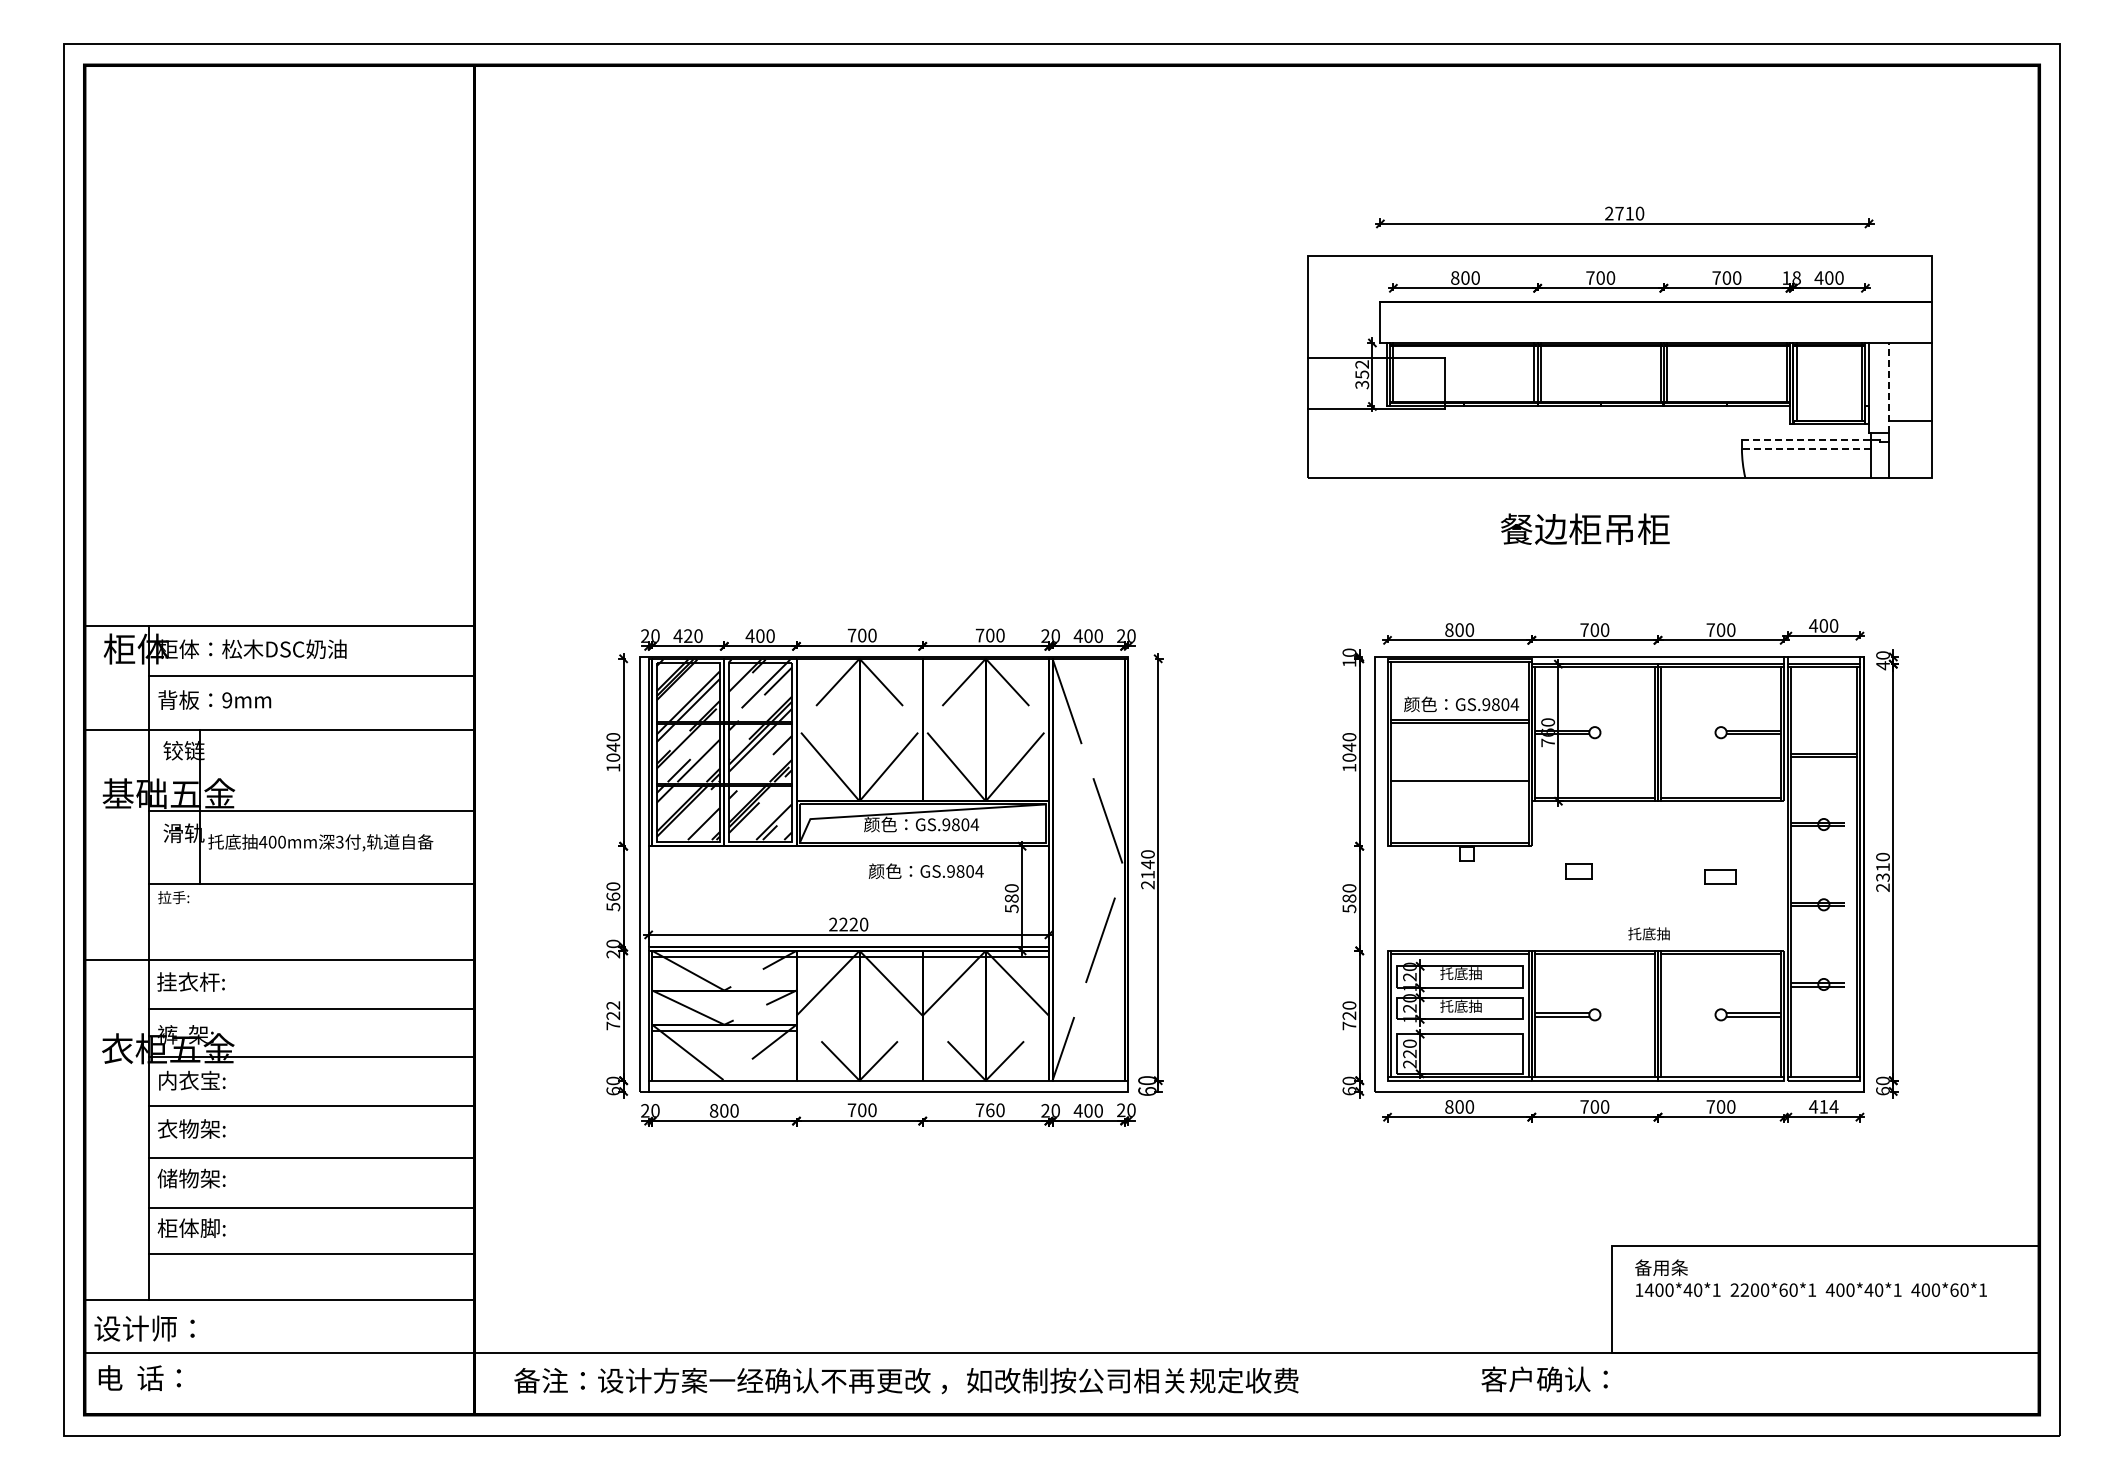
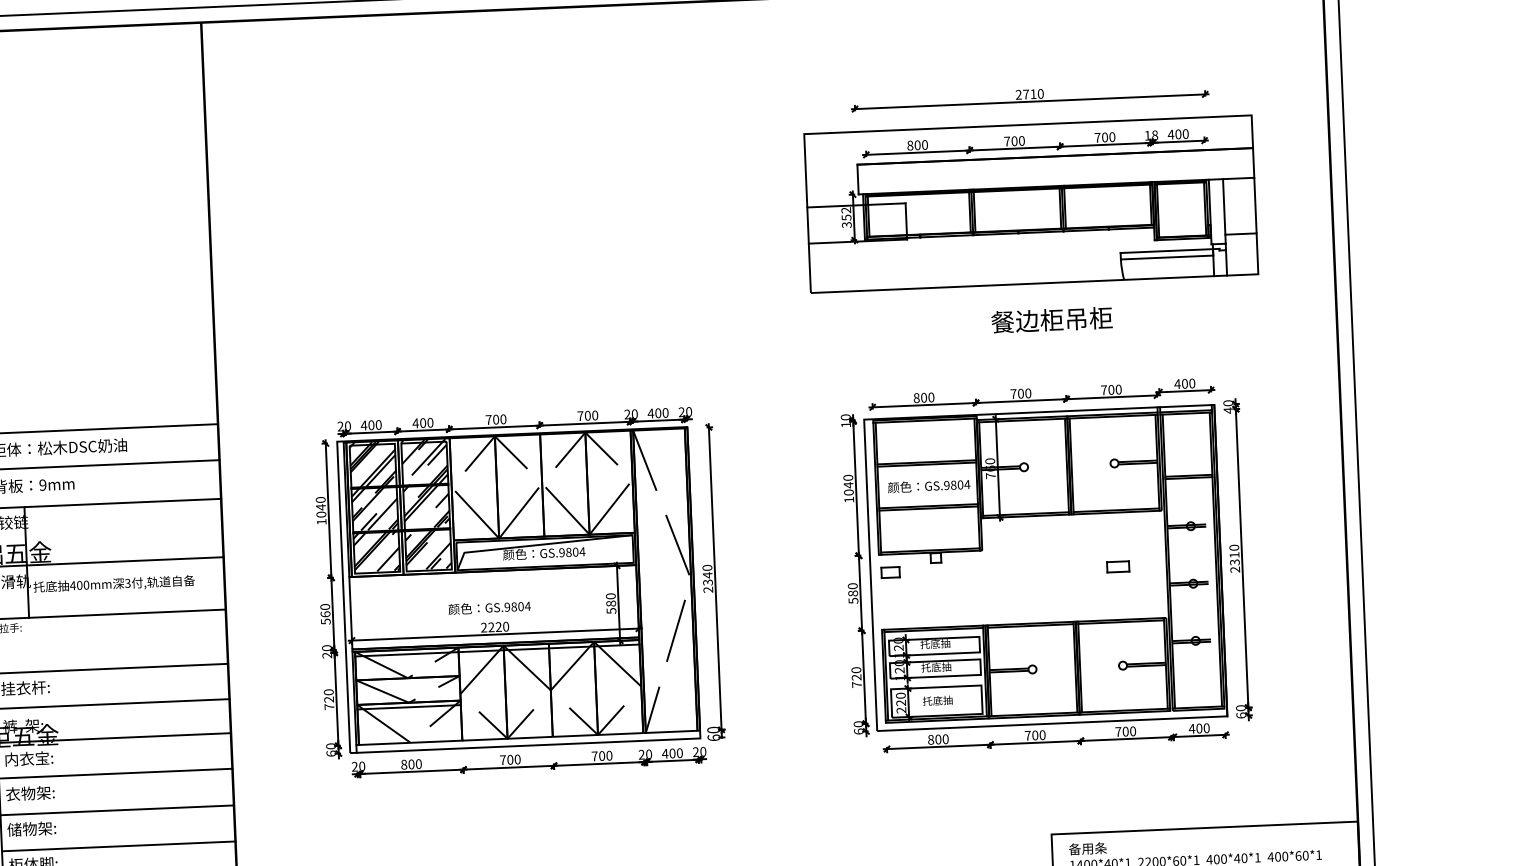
line: (1888, 387) -> (1224, 211), dashed -> solid
line: (1806, 439) -> (1166, 250), dashed -> solid
line: (1805, 448) -> (1166, 257), dashed -> solid
text: (1585, 528) -> (1052, 319), moved
text: (688, 636) -> (371, 425), 420 -> 400
text: (1461, 704) -> (929, 486), moved
line: (1459, 784) -> (928, 508), added
text: (925, 870) -> (489, 607), moved
part: (1578, 871) -> (890, 572), moved
text: (1147, 874) -> (707, 582), 2140 -> 2340
text: (1648, 933) -> (937, 700), moved
text: (613, 1005) -> (328, 692), 722 -> 720
text: (1828, 1106) -> (1202, 728), 414 -> 400
text: (990, 1110) -> (602, 756), 760 -> 700

